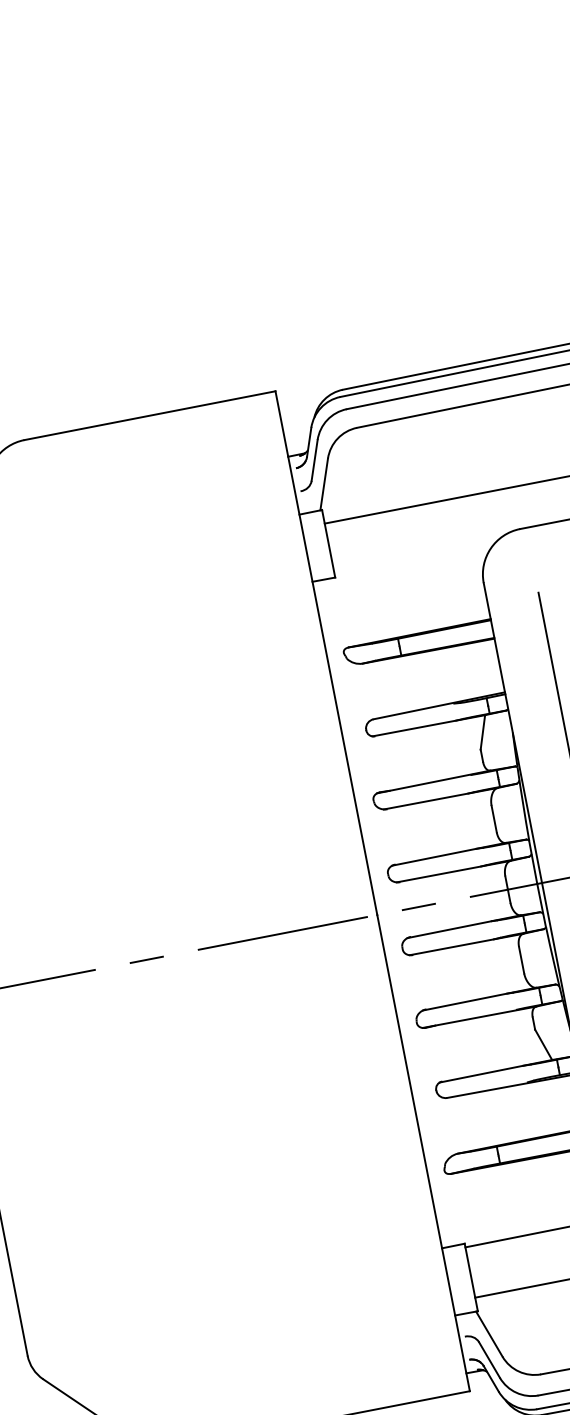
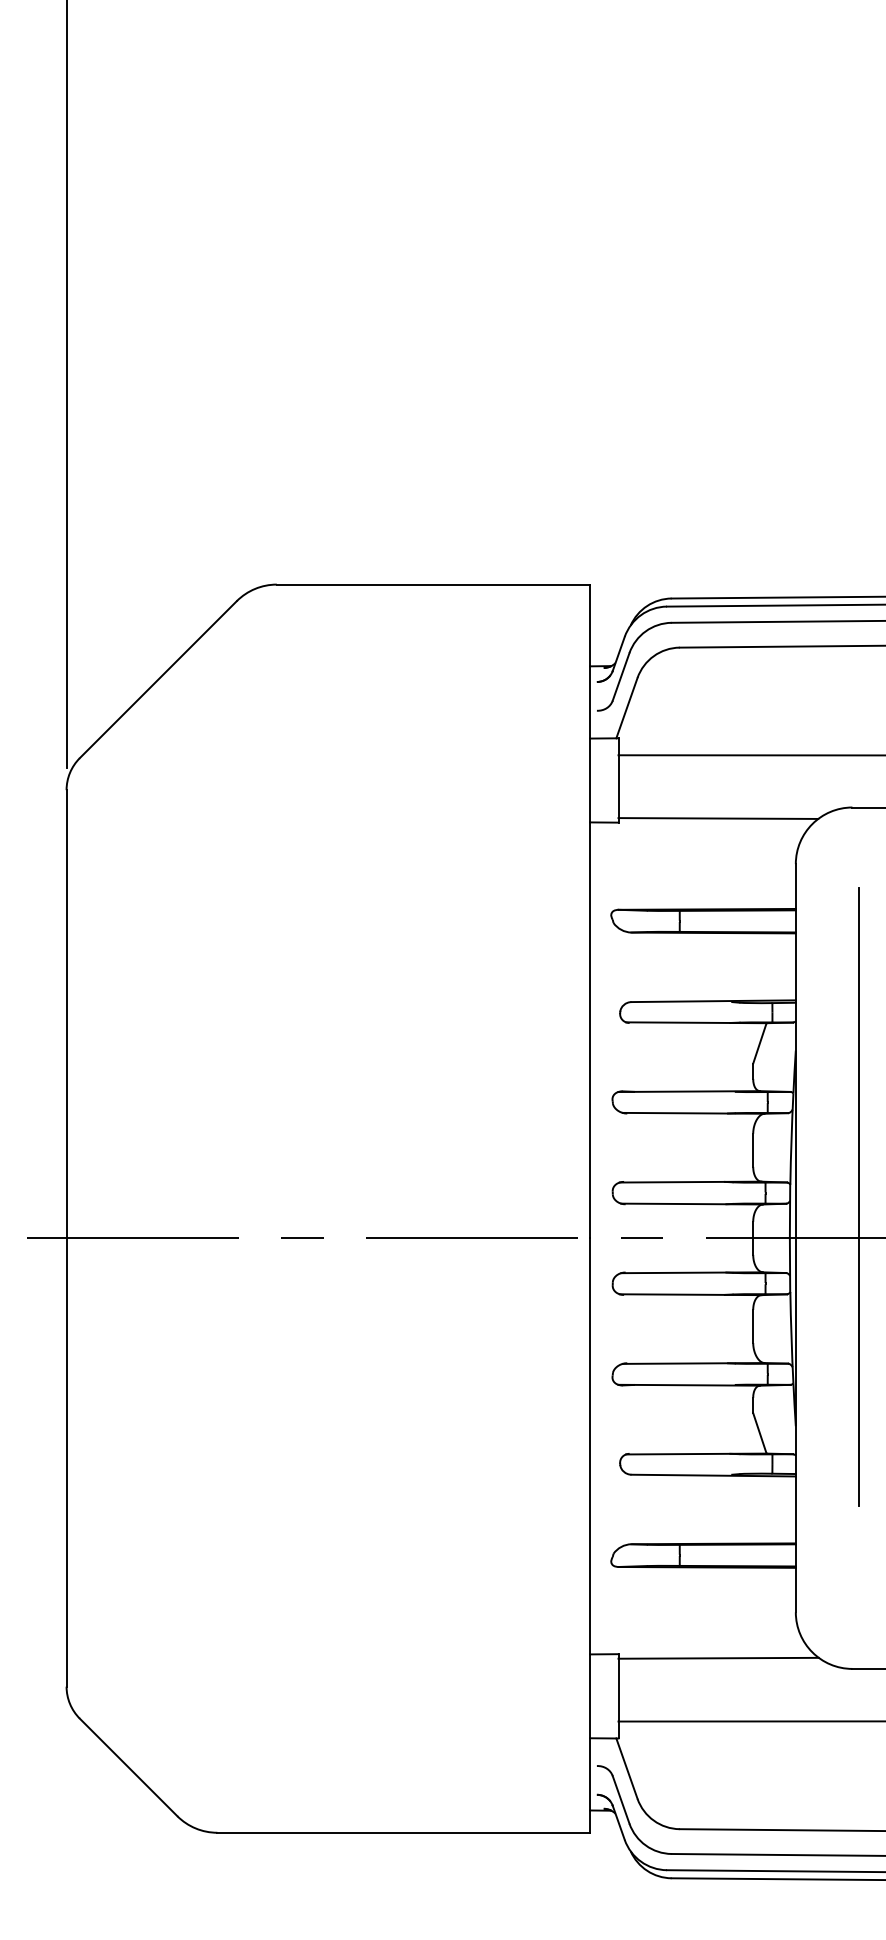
line: (414, 558) -> (718, 818), added

